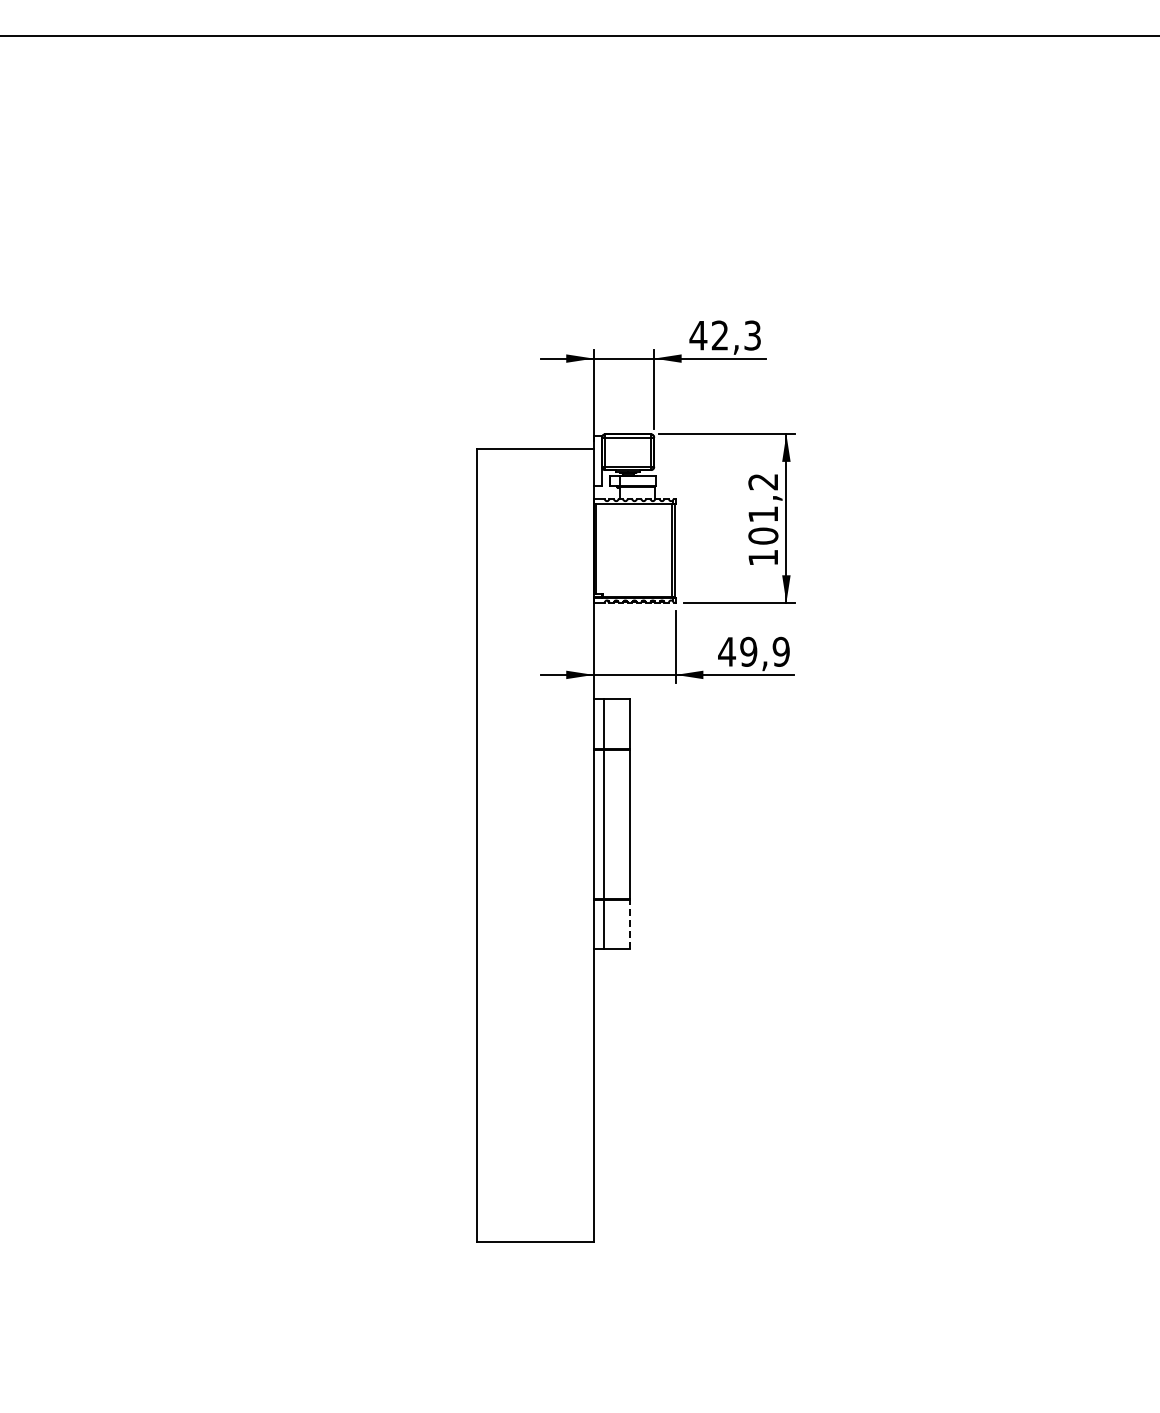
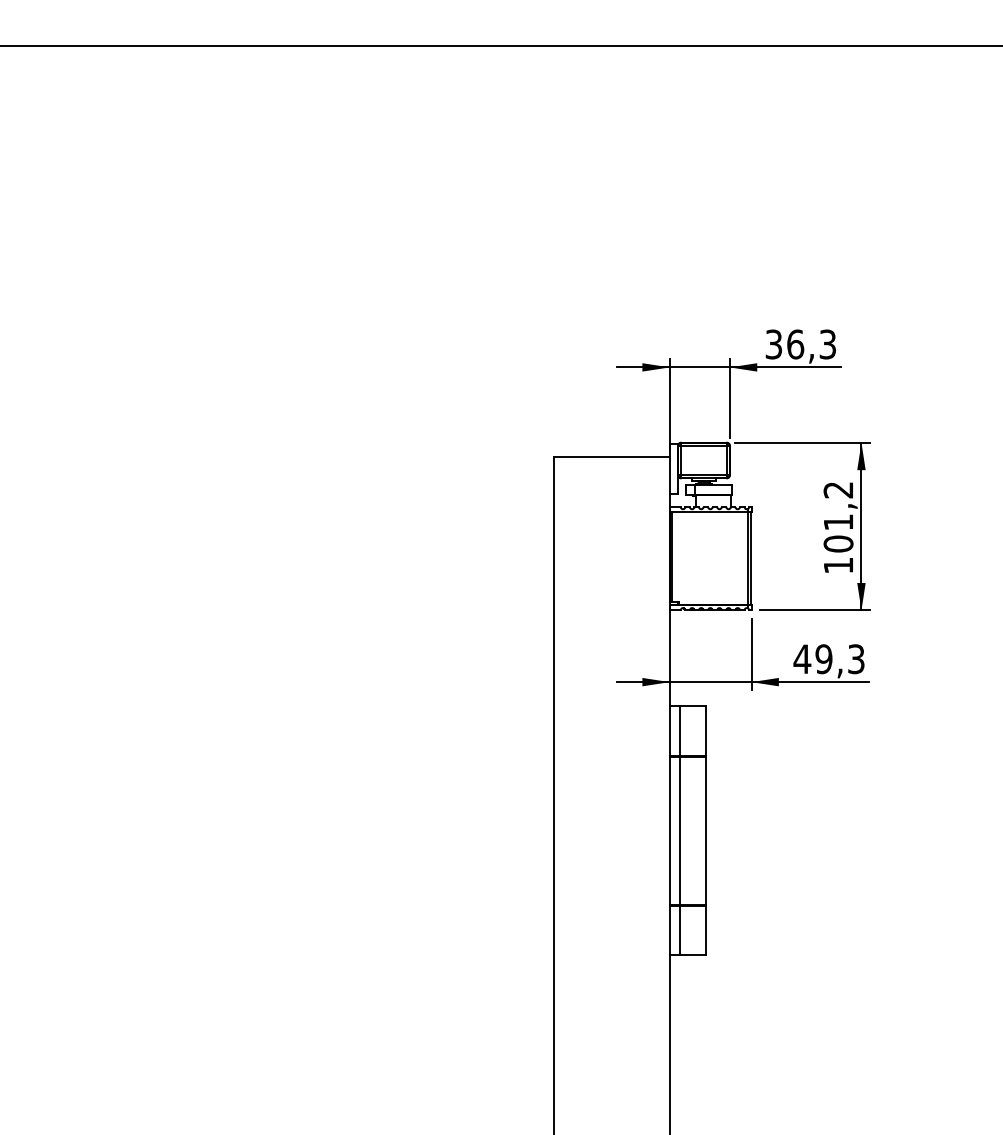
text: (708, 335) -> (783, 344), 42,3 -> 36,3
text: (780, 651) -> (855, 658), 49,9 -> 49,3
line: (630, 924) -> (706, 930), dashed -> solid

